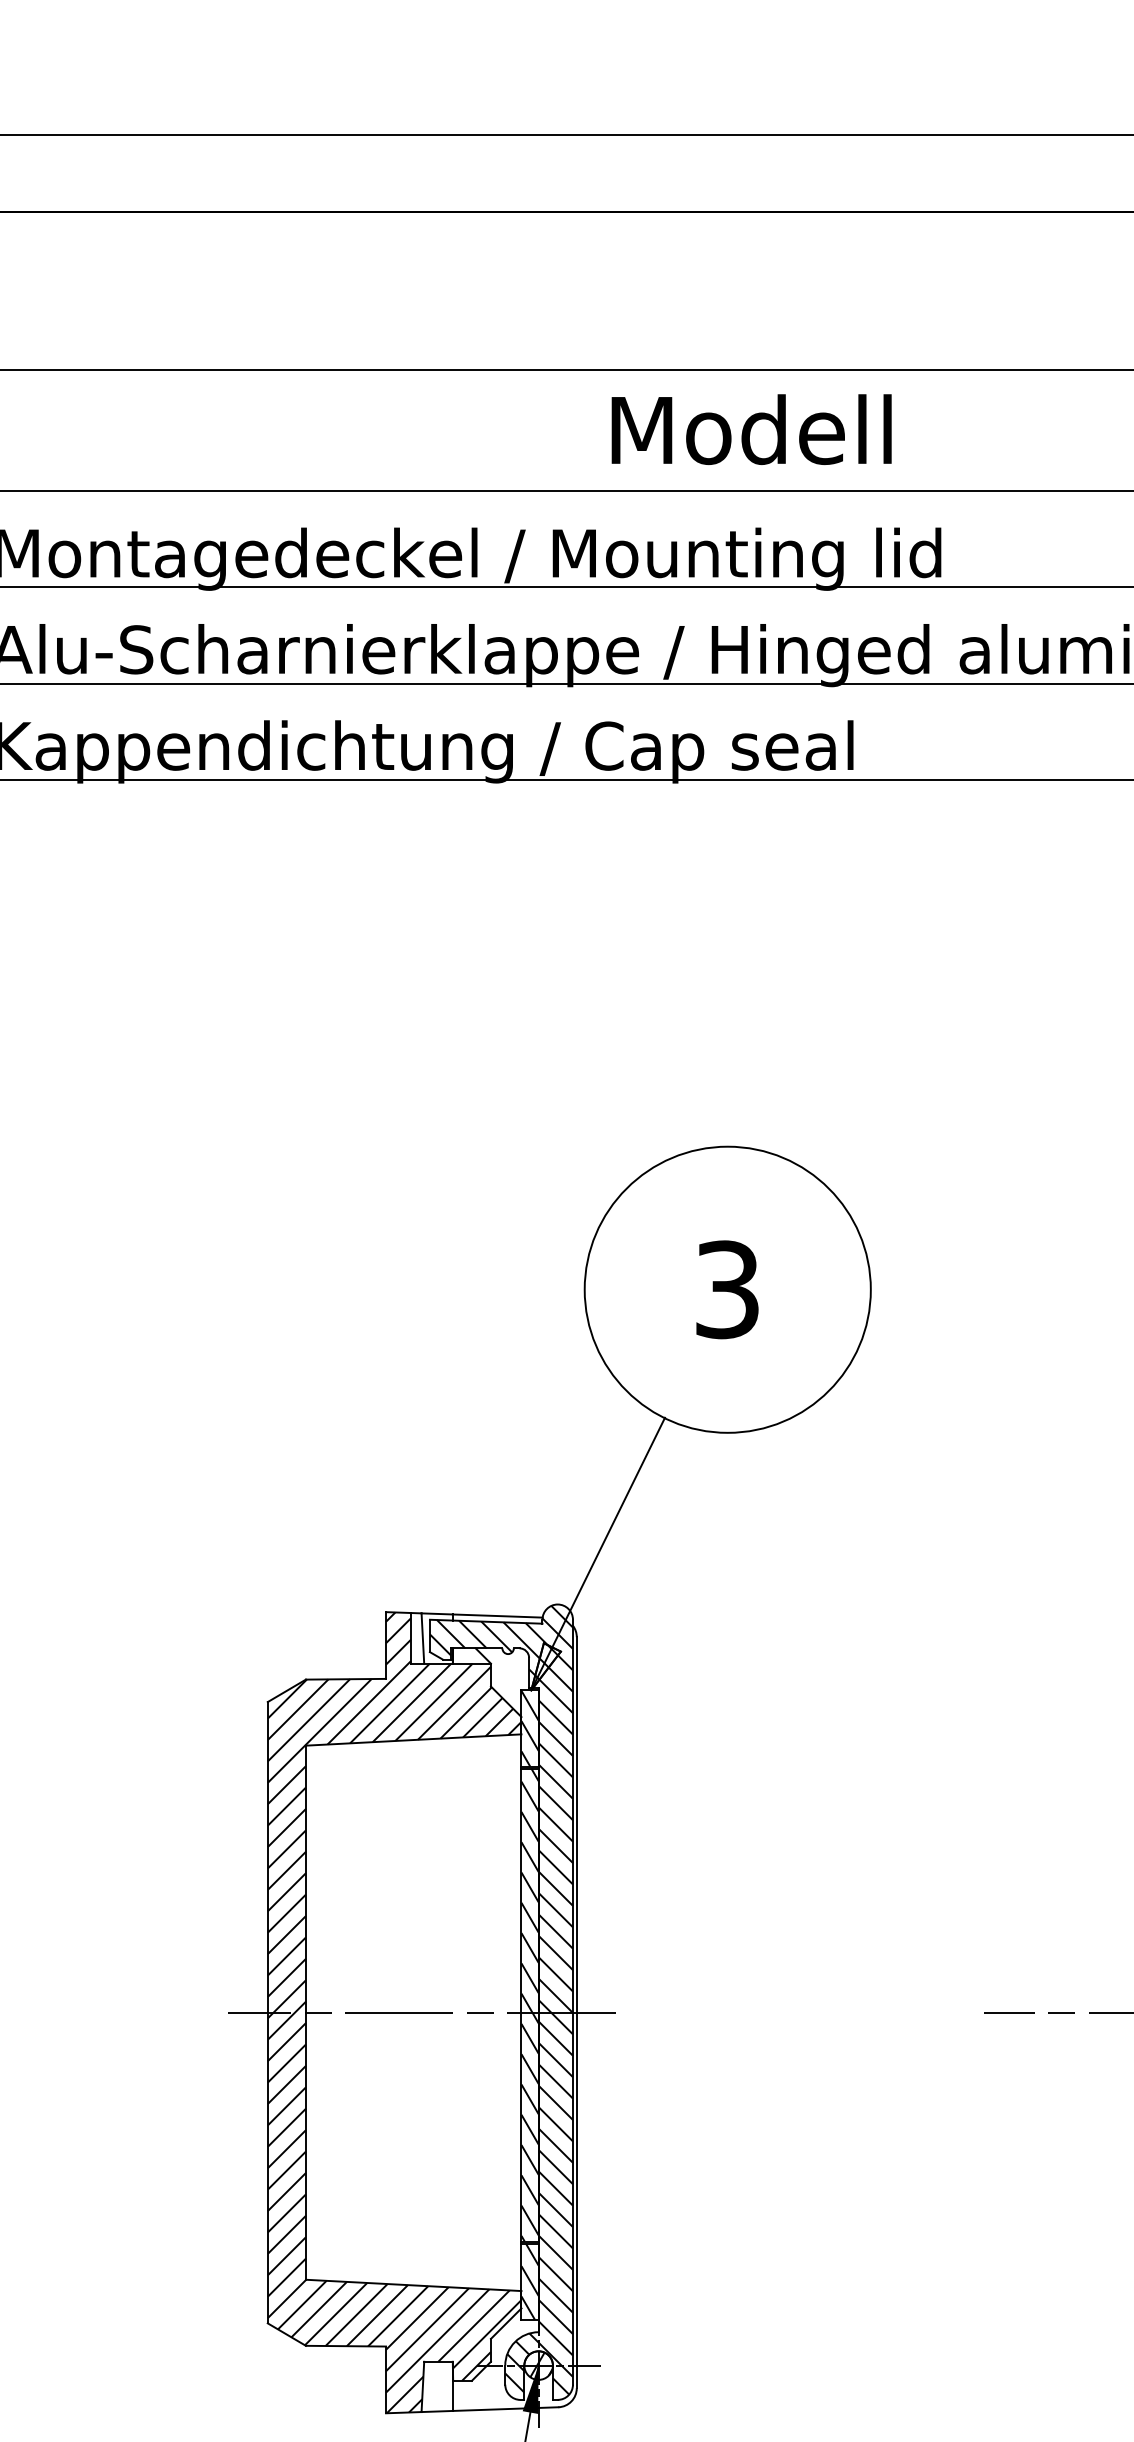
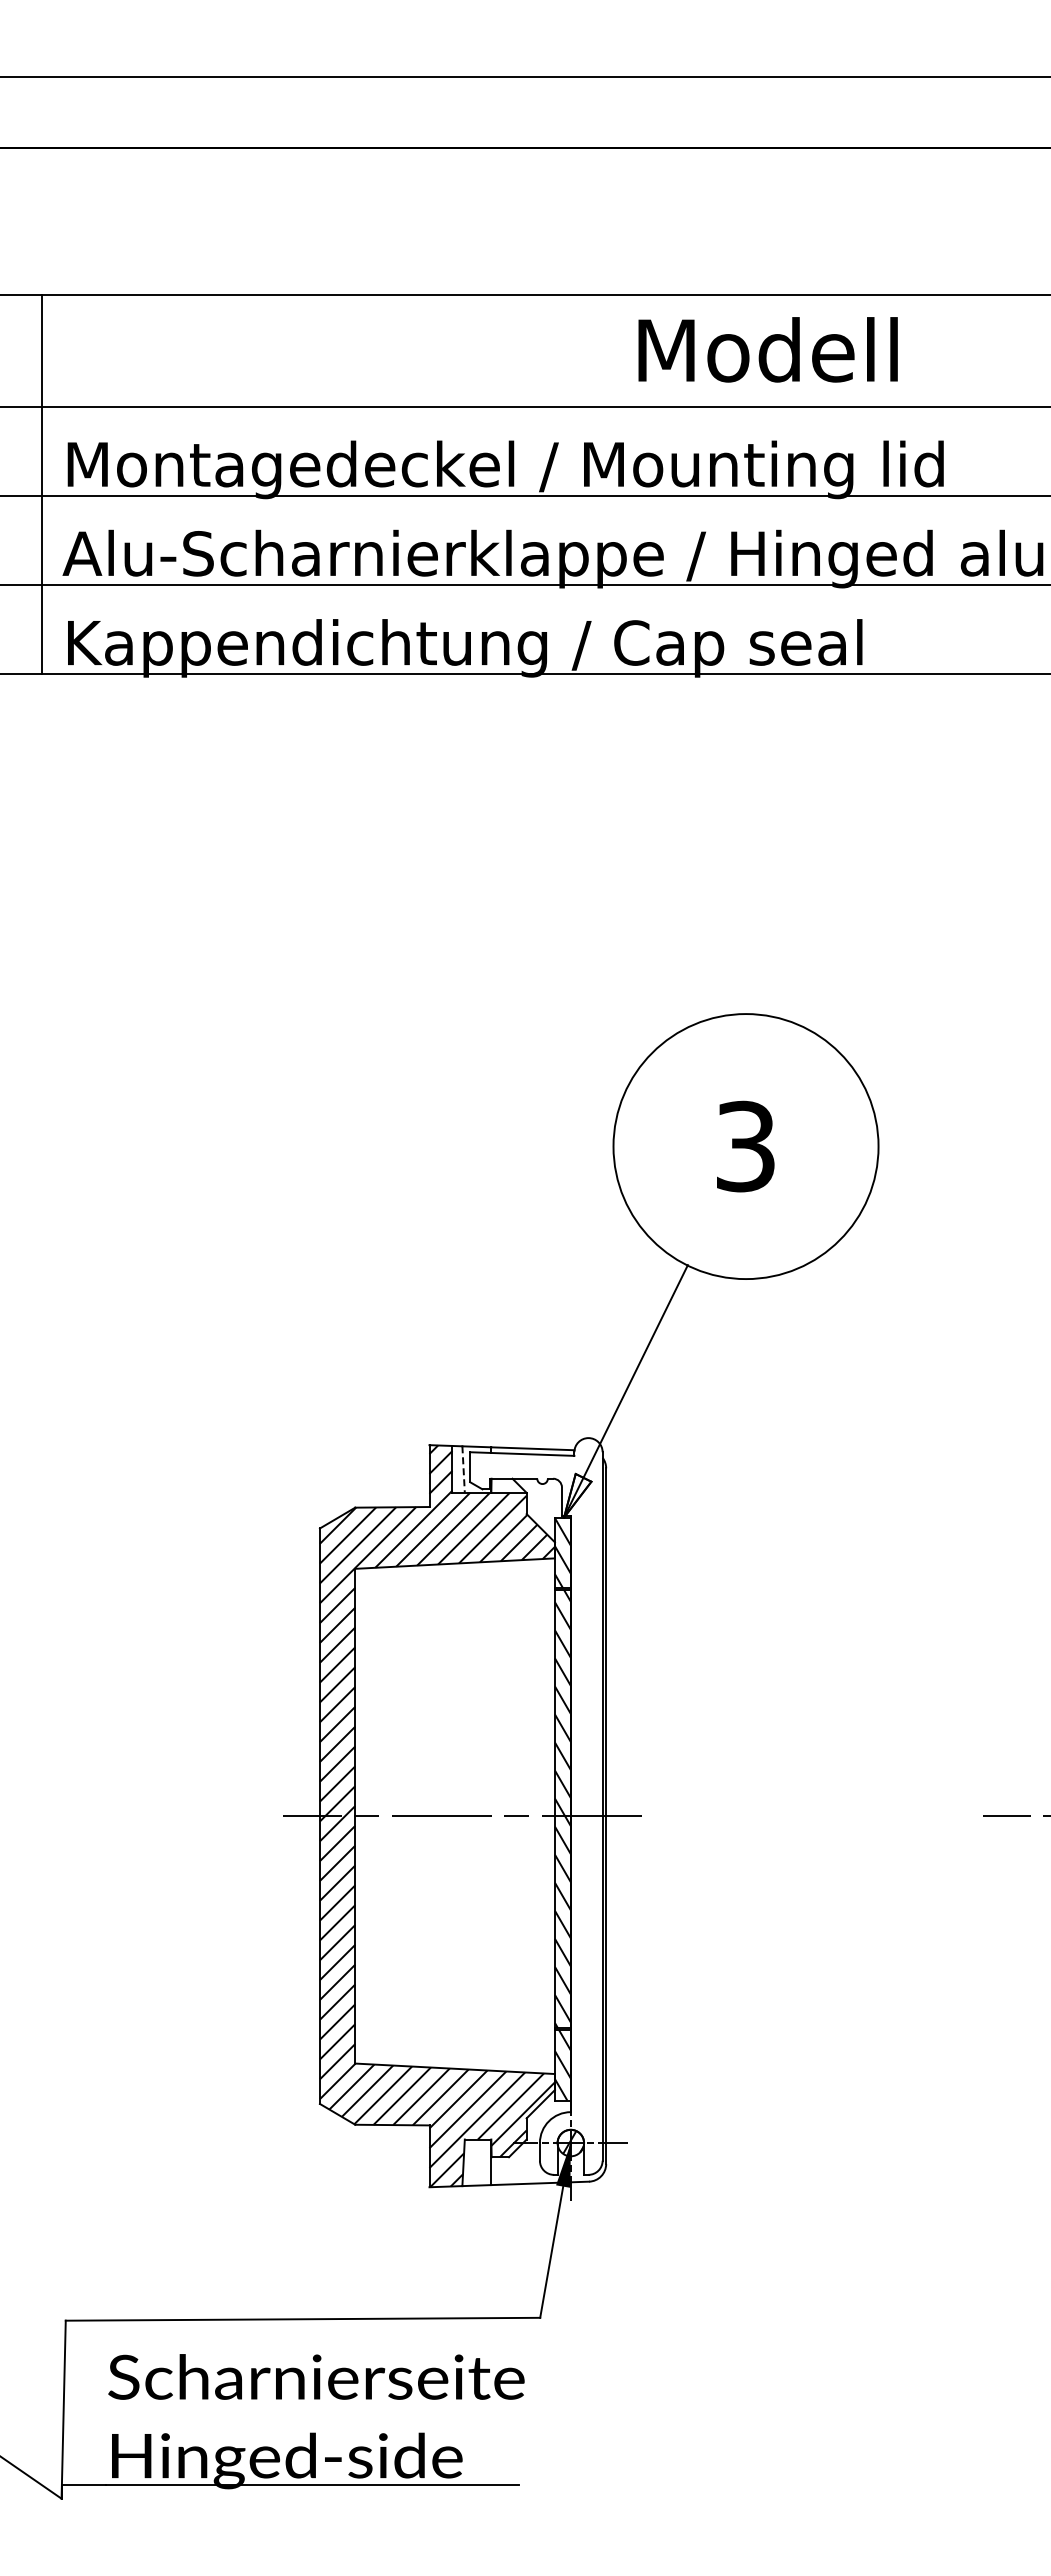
line: (422, 1639) -> (463, 1470), solid -> dashed
hatch: (501, 2002) -> (536, 1806), removed

